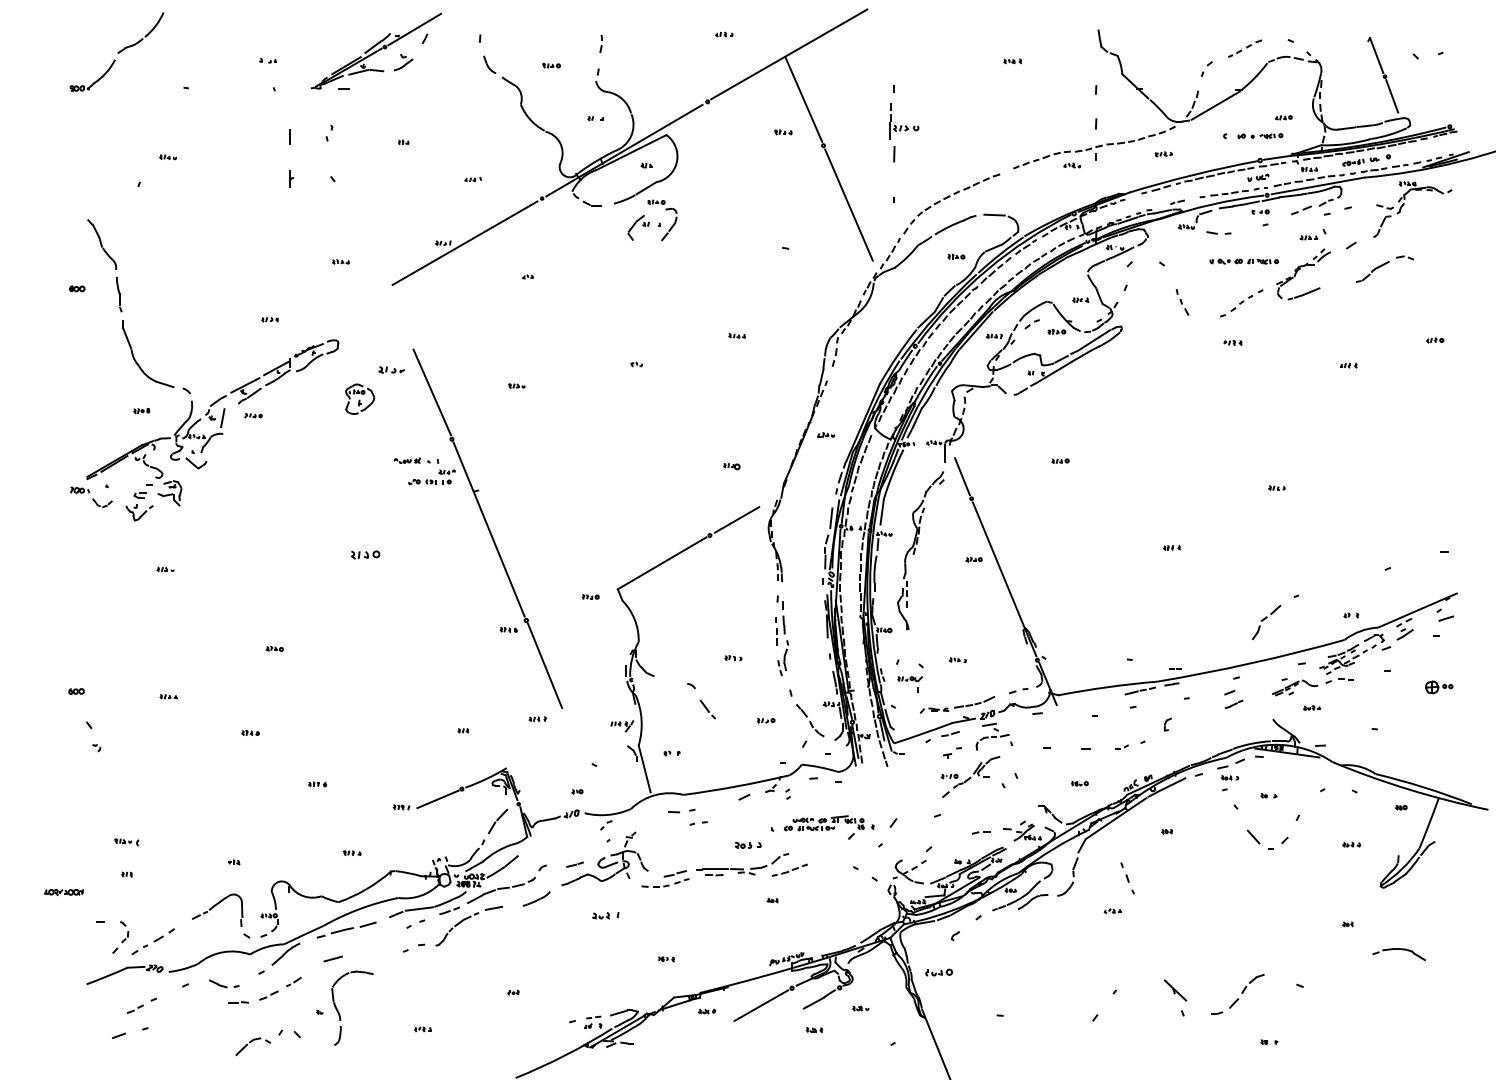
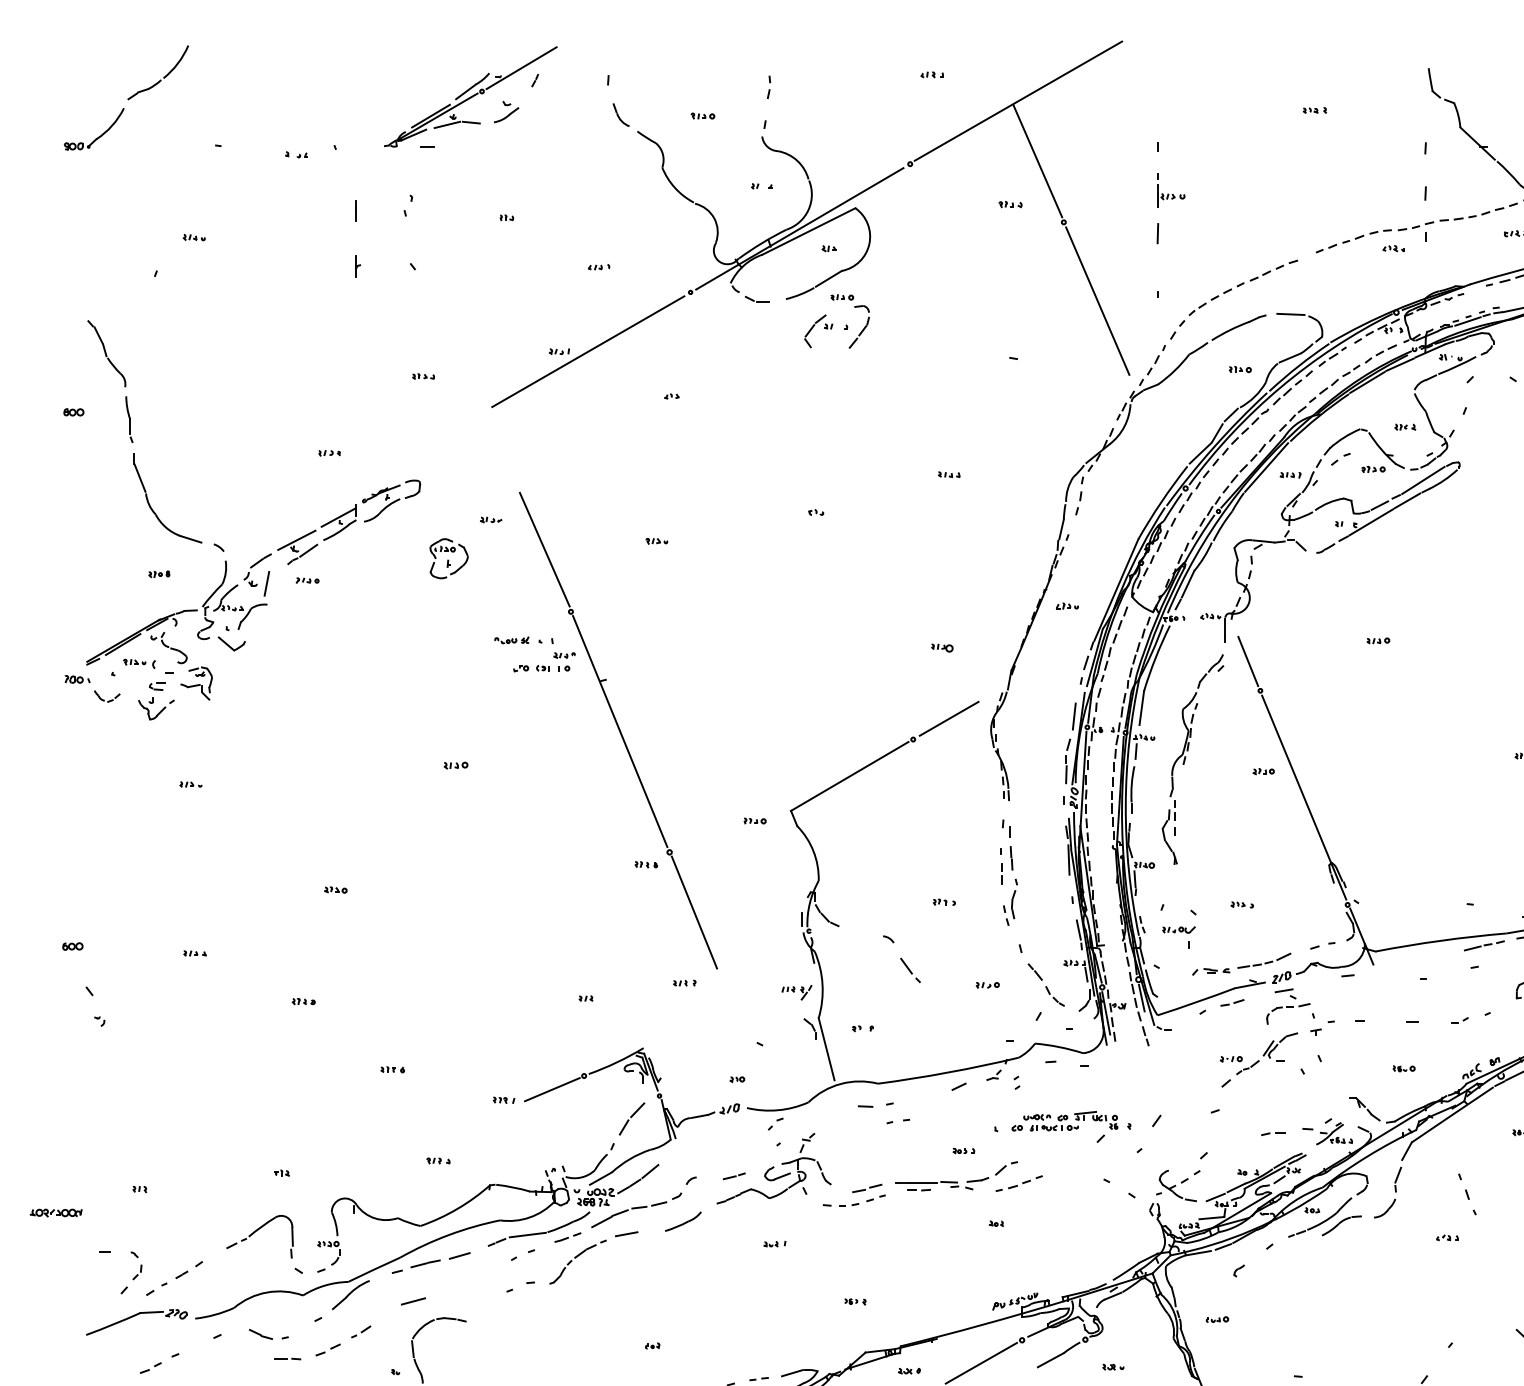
part: (267, 60) -> (295, 154), moved
part: (904, 121) -> (1171, 190), size x0.71
part: (391, 369) -> (490, 519), size x0.62
part: (364, 555) -> (454, 766), size x0.62
part: (952, 752) -> (1322, 1027), moved
part: (126, 842) -> (139, 663), moved
part: (747, 845) -> (963, 1150), size x0.62
part: (605, 915) -> (774, 1243), size x0.62
part: (939, 972) -> (1217, 1319), size x0.62

